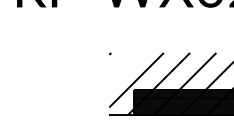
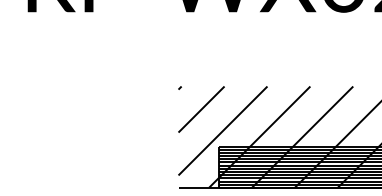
line: (123, 66) -> (201, 108), added

